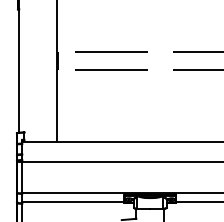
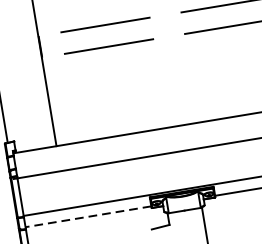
line: (72, 201) -> (87, 216), solid -> dashed

